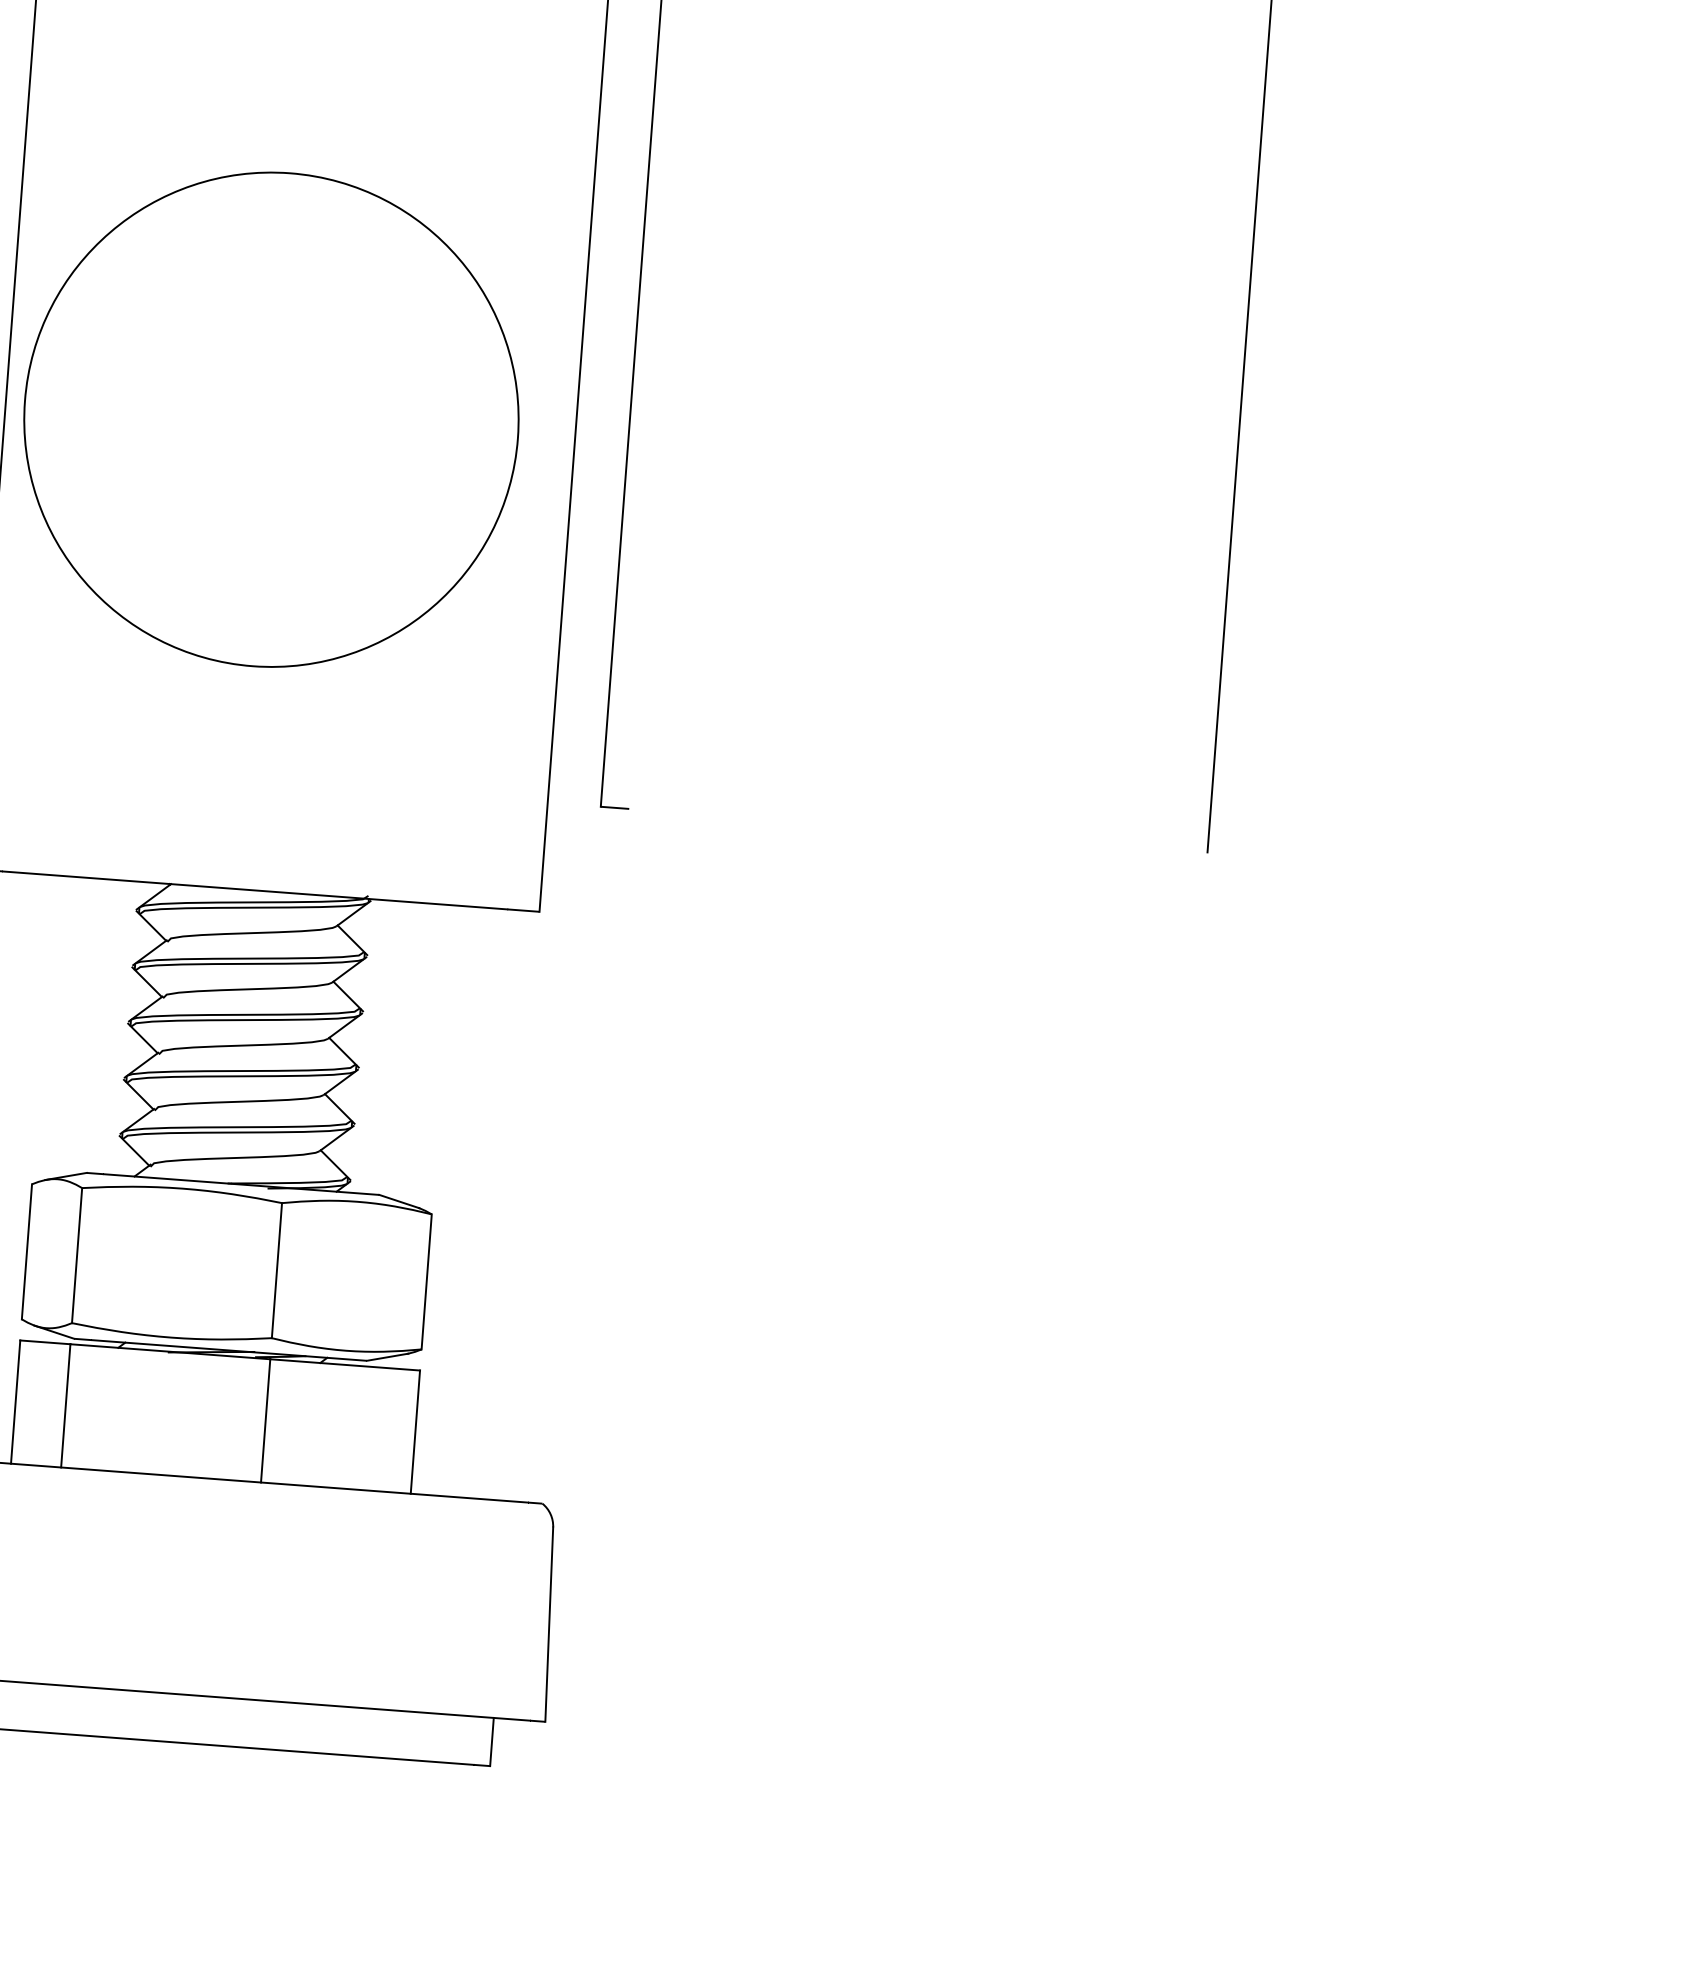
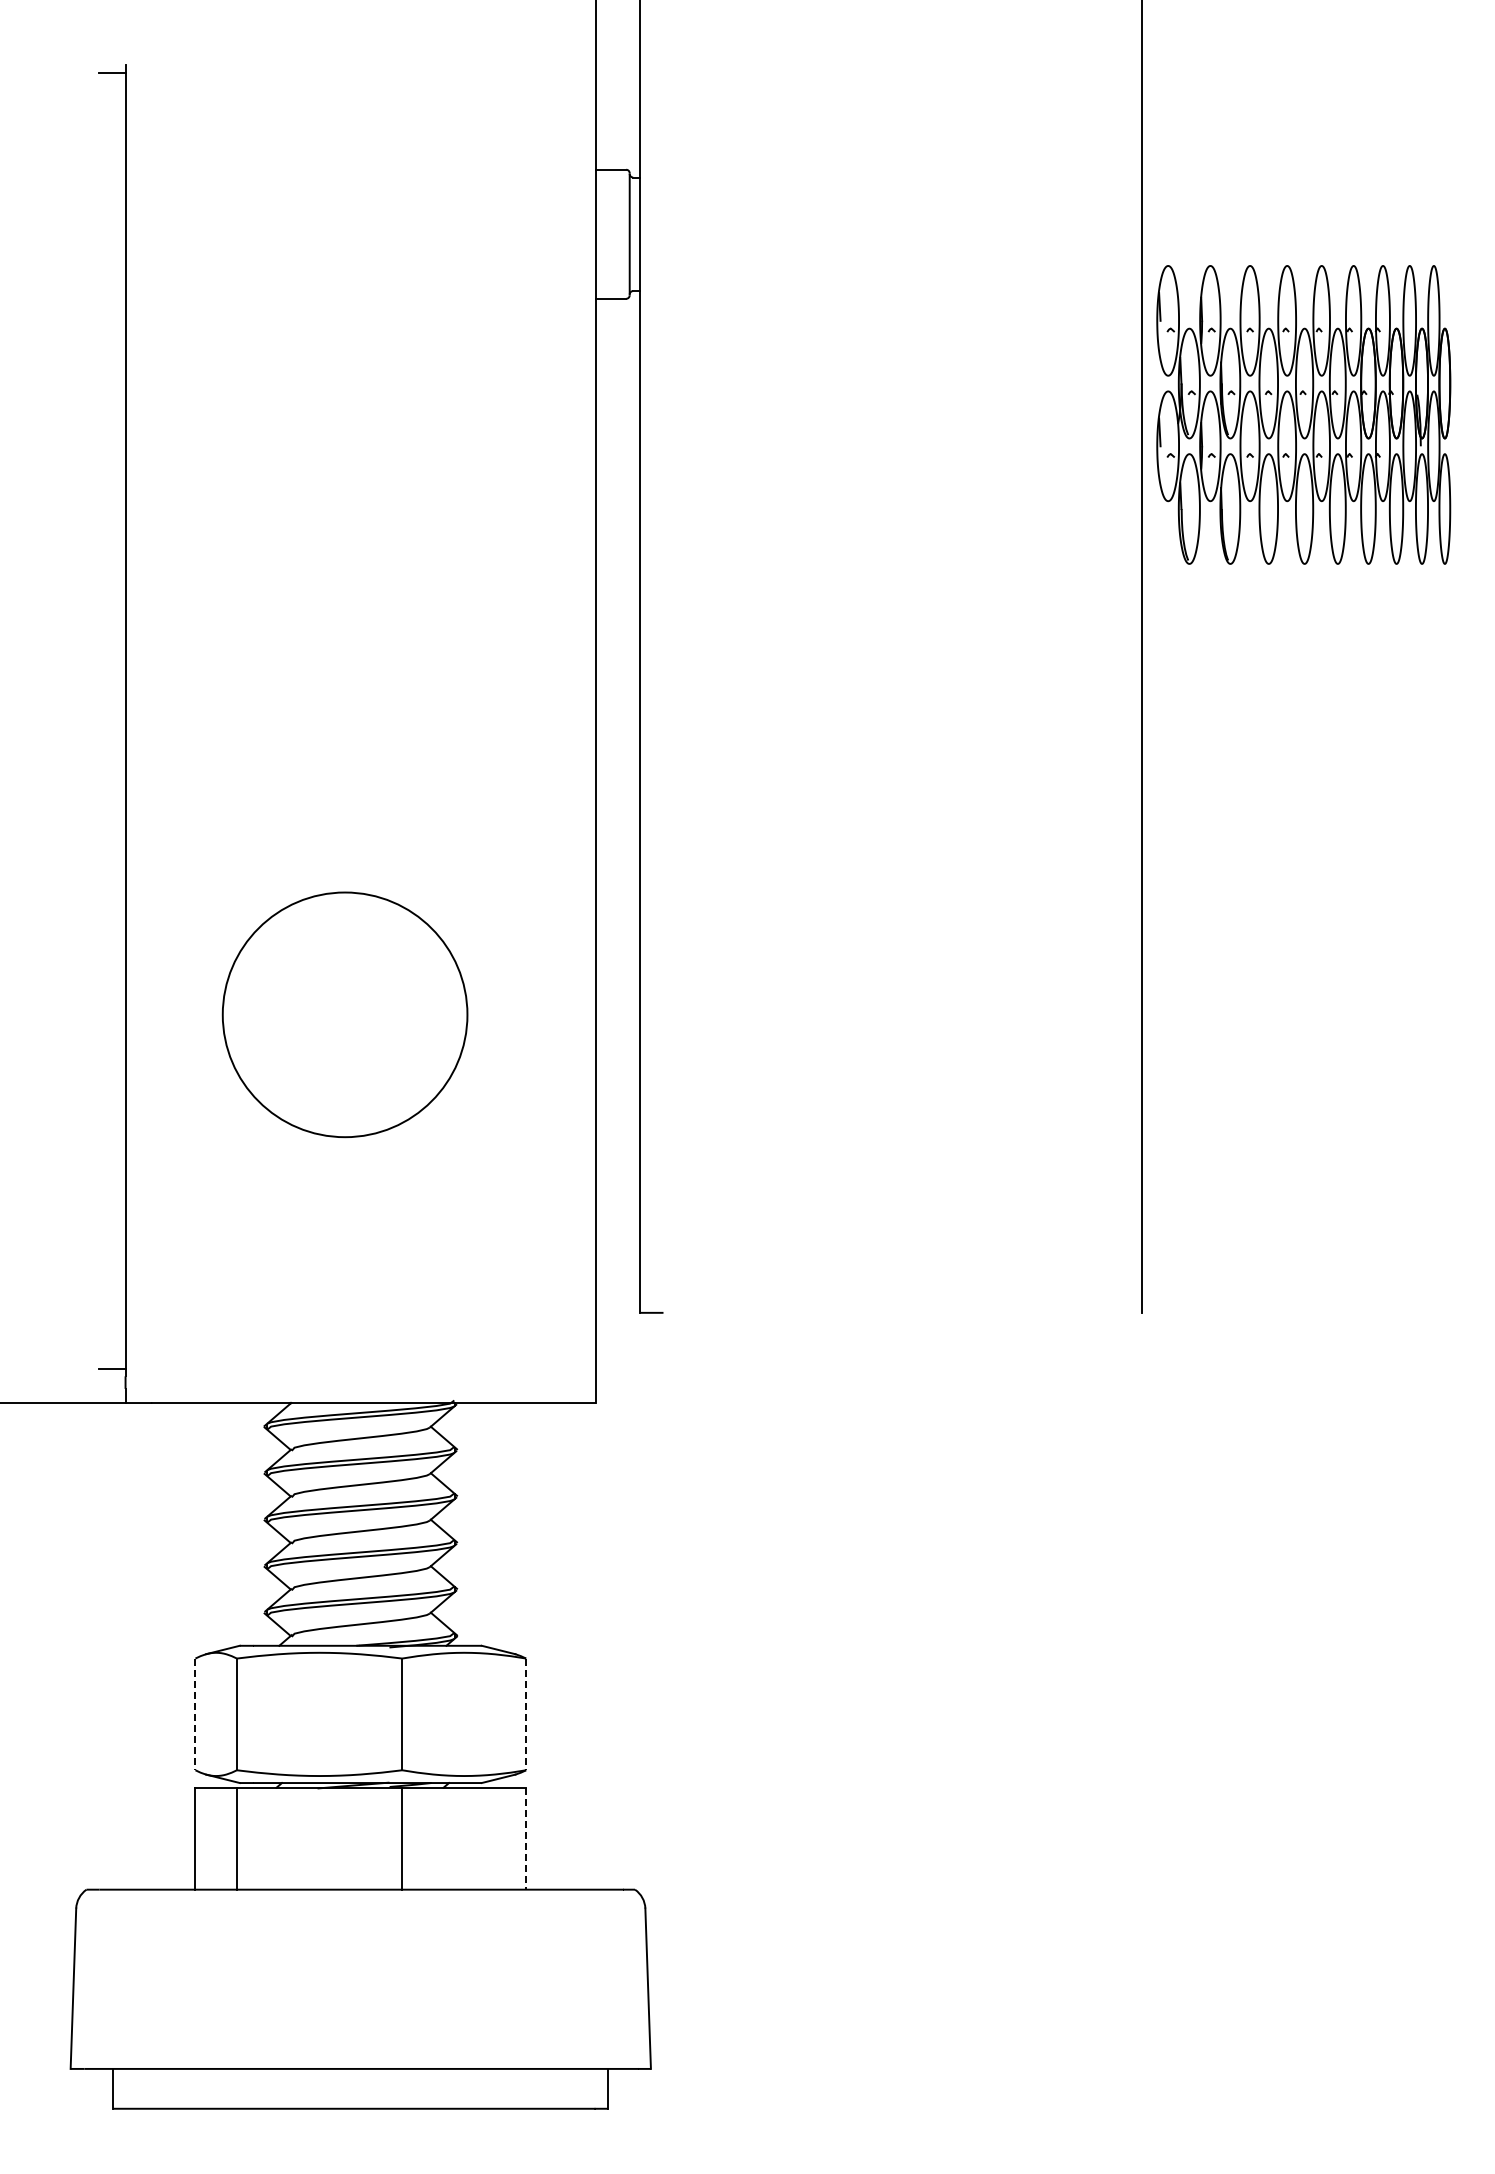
circle: (271, 419) -> (345, 1014), size x0.6
line: (26, 1251) -> (195, 1714), solid -> dashed
line: (427, 1282) -> (526, 1714), solid -> dashed
line: (415, 1431) -> (526, 1838), solid -> dashed

